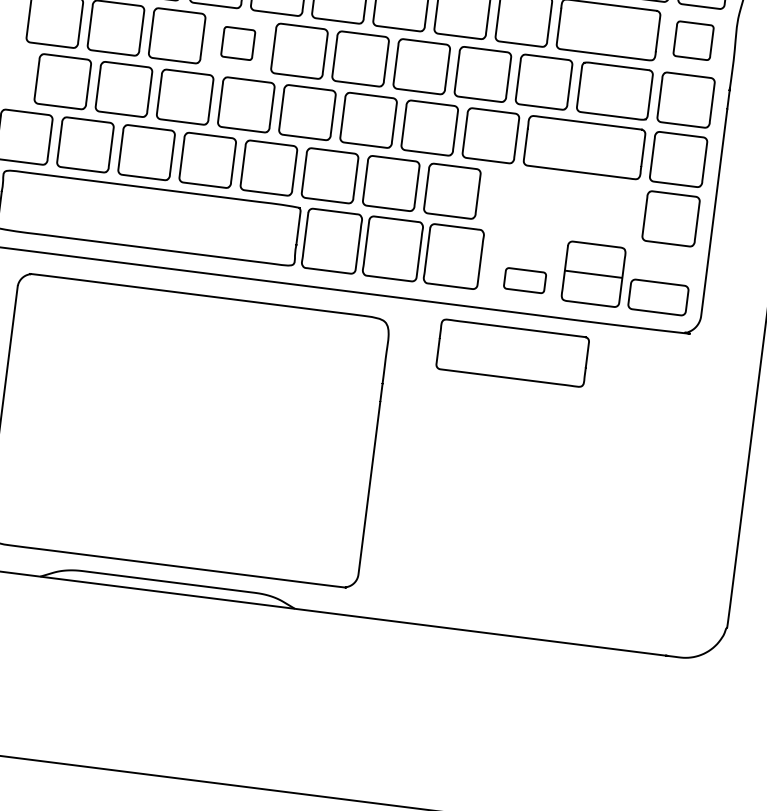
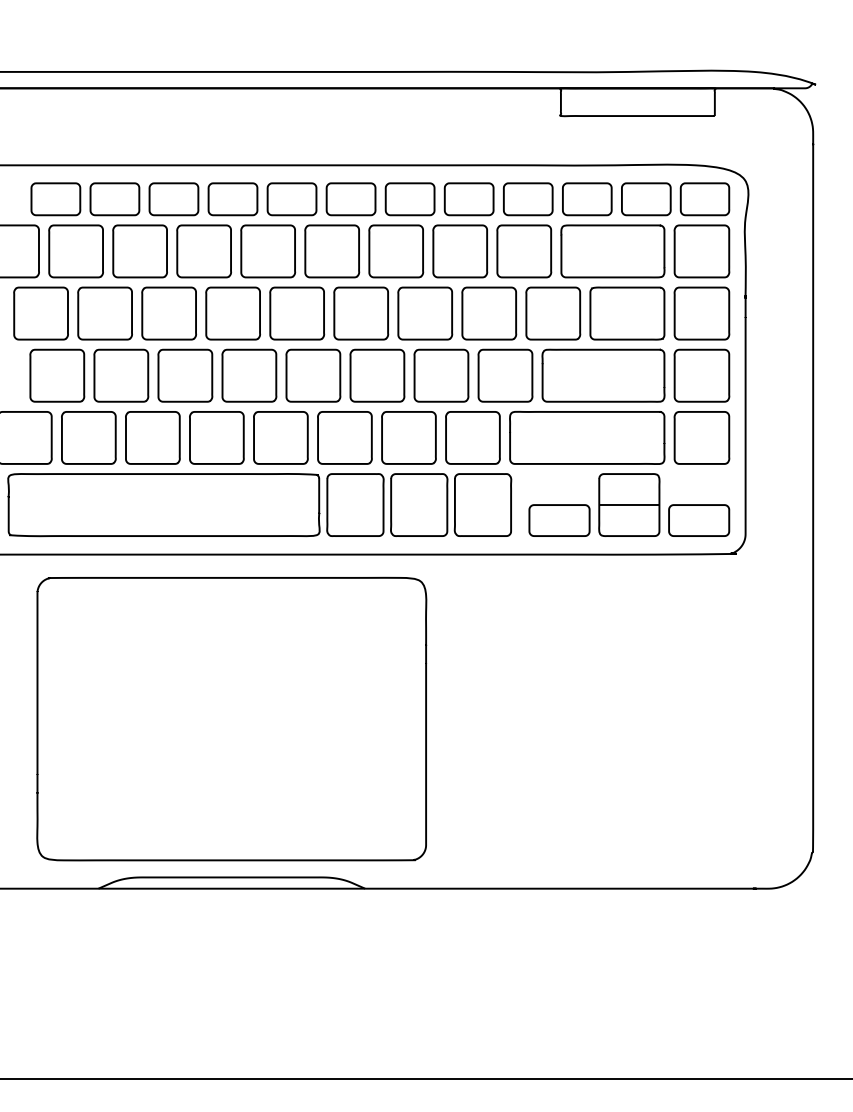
part: (693, 40) -> (701, 251), size x1.43
part: (237, 43) -> (232, 313), size x1.67
part: (525, 280) -> (559, 520), size x1.43
part: (513, 352) -> (587, 437), moved

